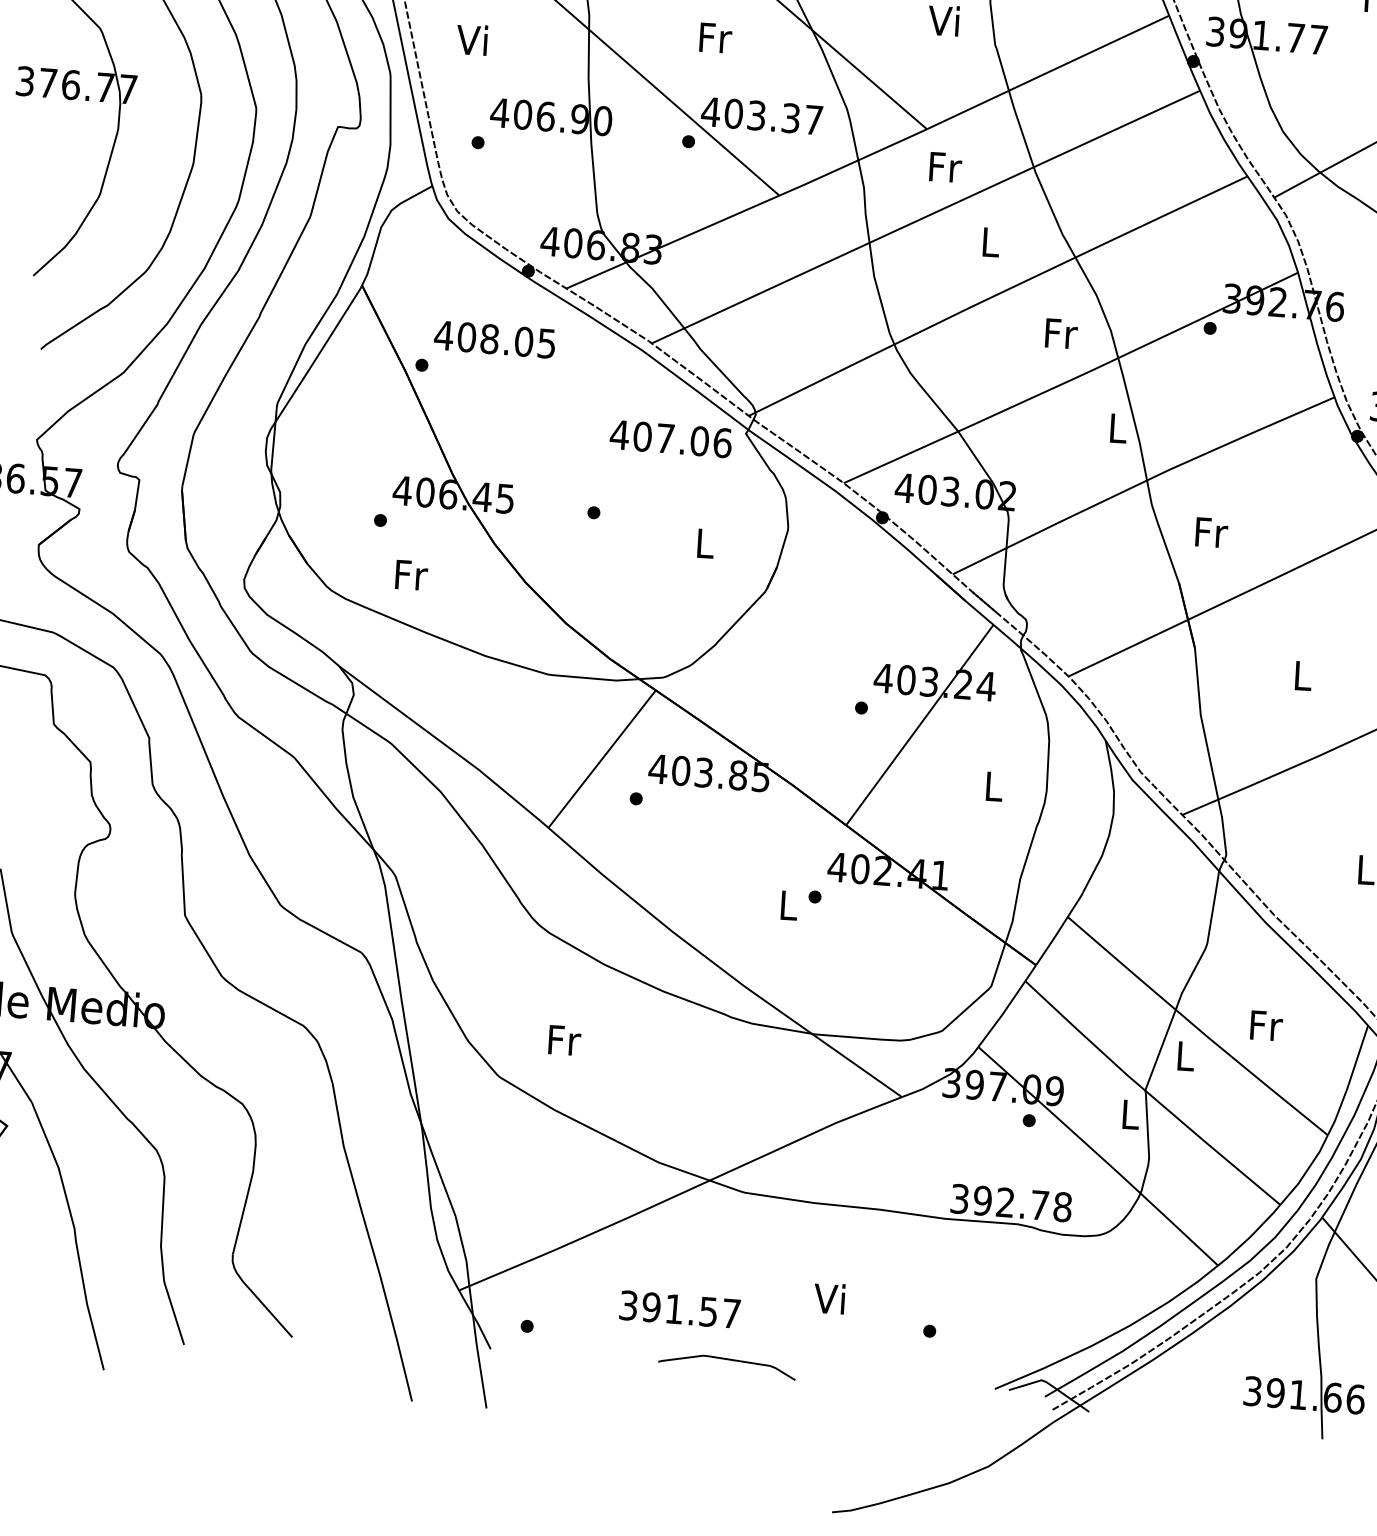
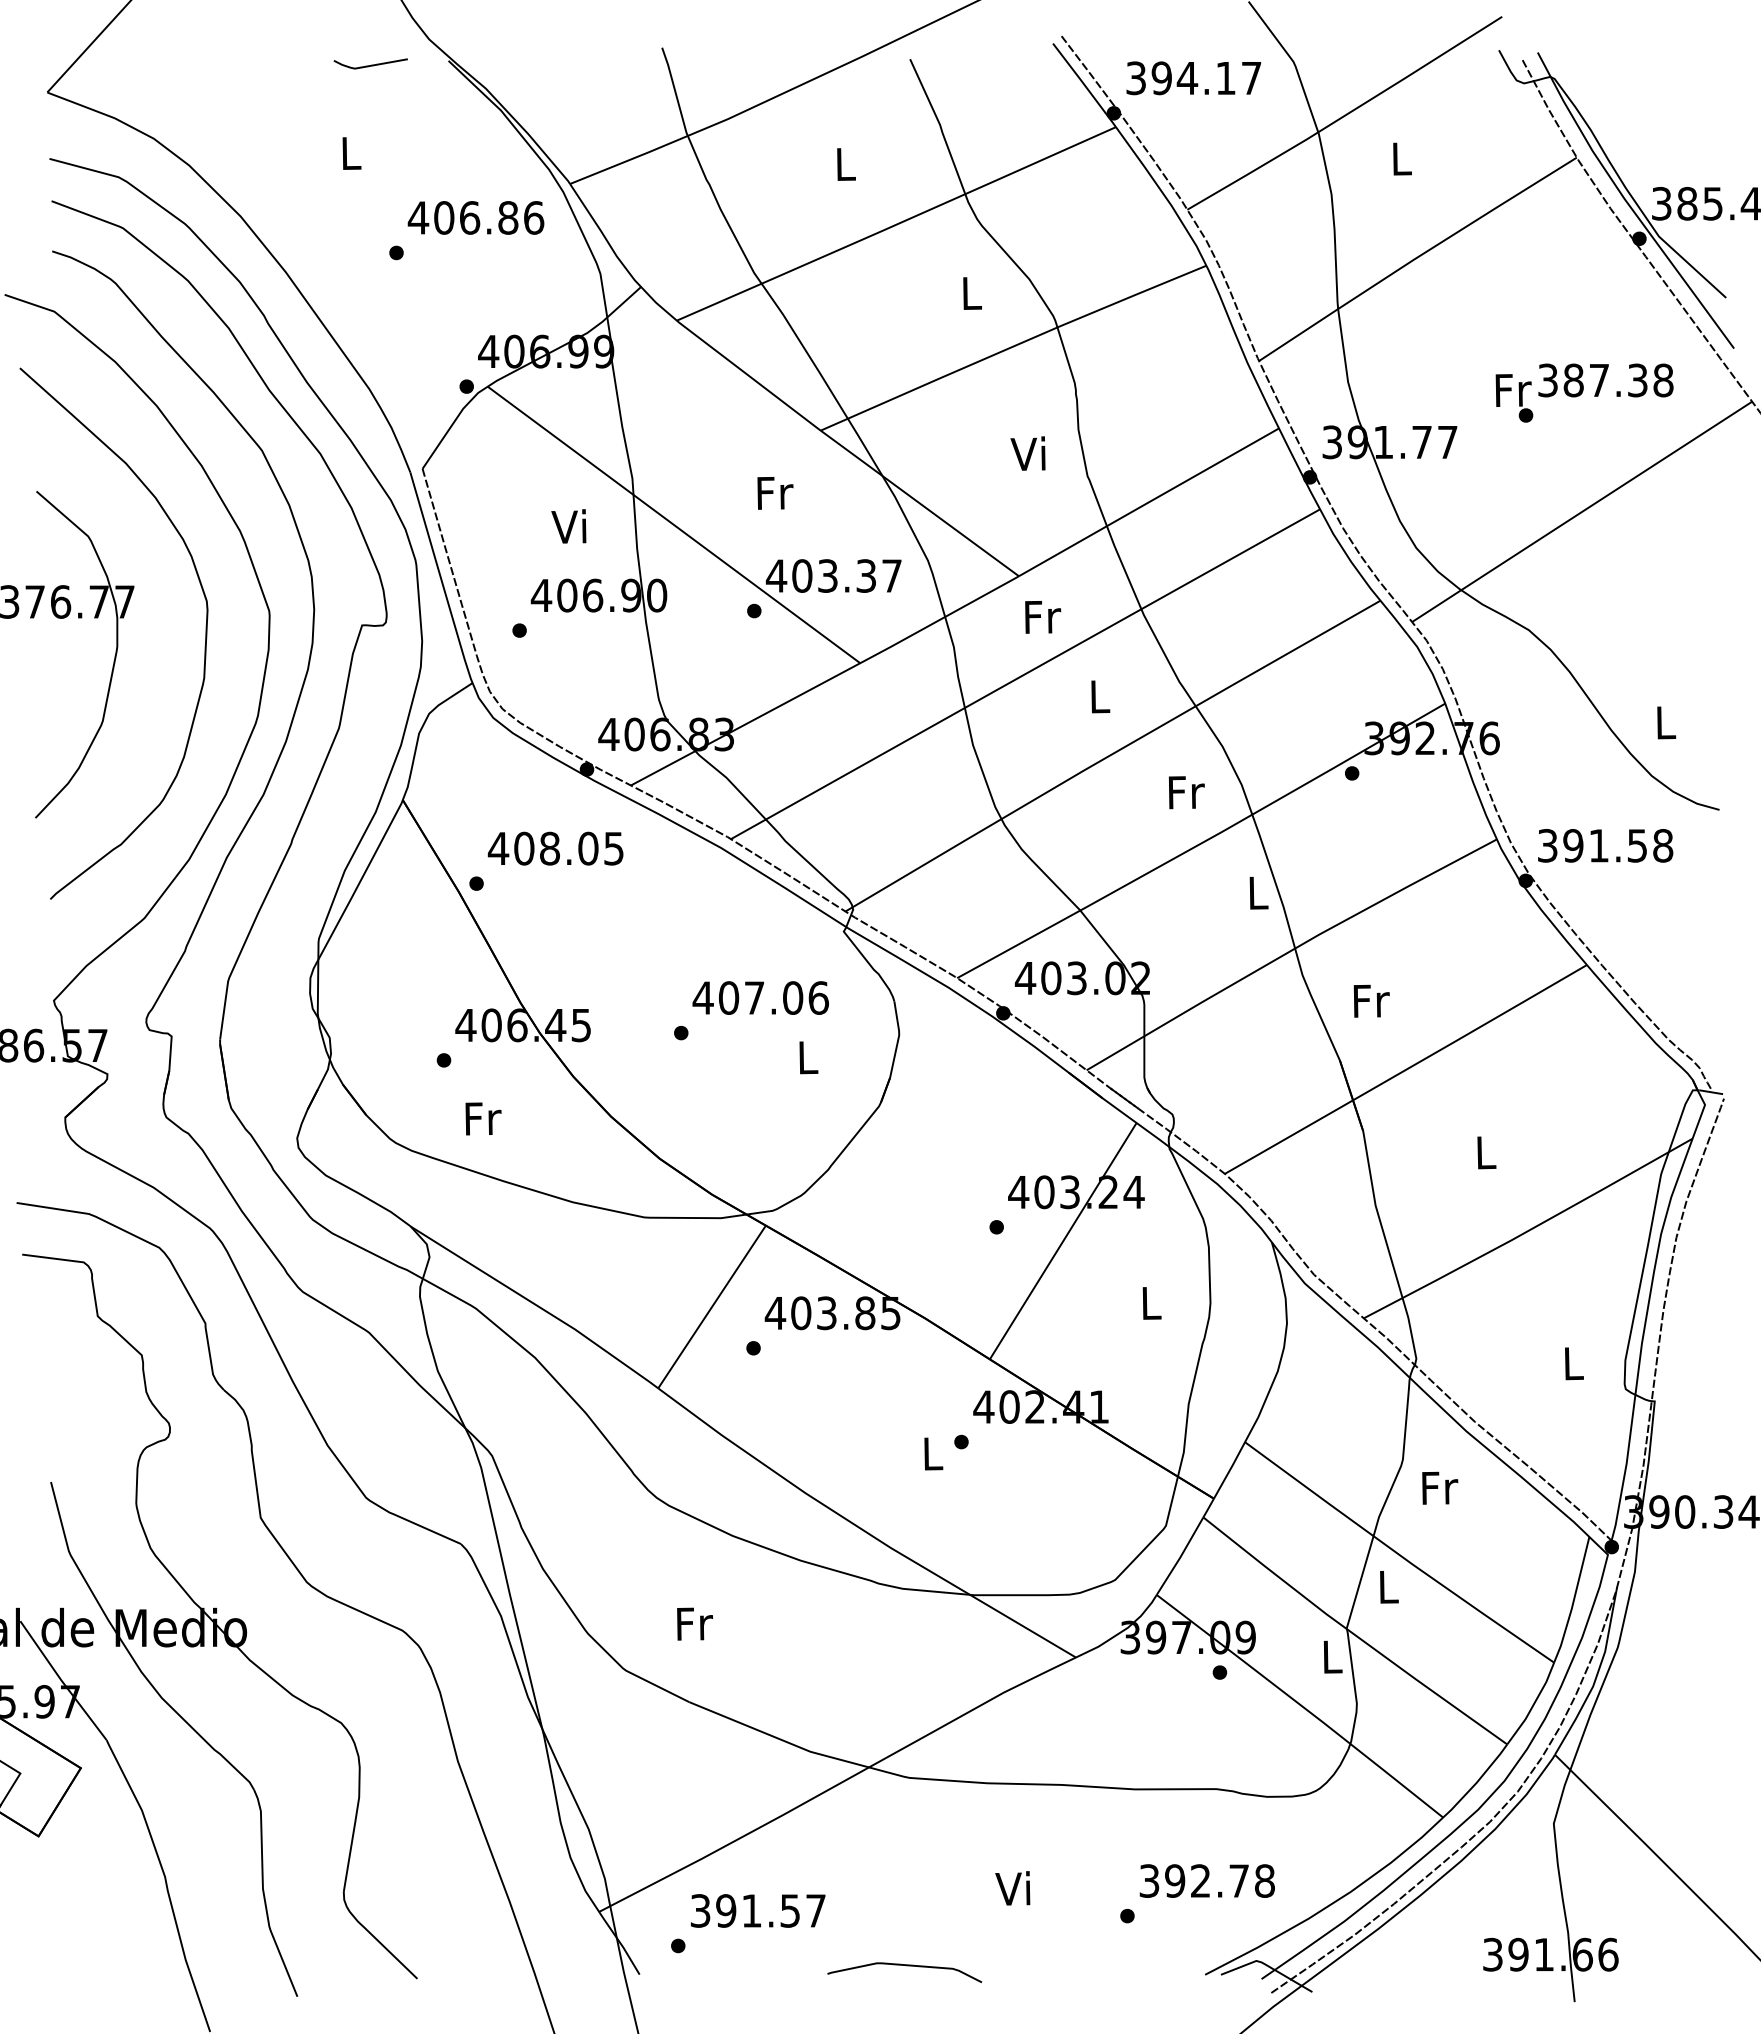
text: (471, 39) -> (568, 526), moved
text: (670, 438) -> (760, 997), moved
text: (1266, 1025) -> (1440, 1487), moved
text: (1010, 1202) -> (1206, 1880), moved
text: (680, 1309) -> (758, 1910), moved

